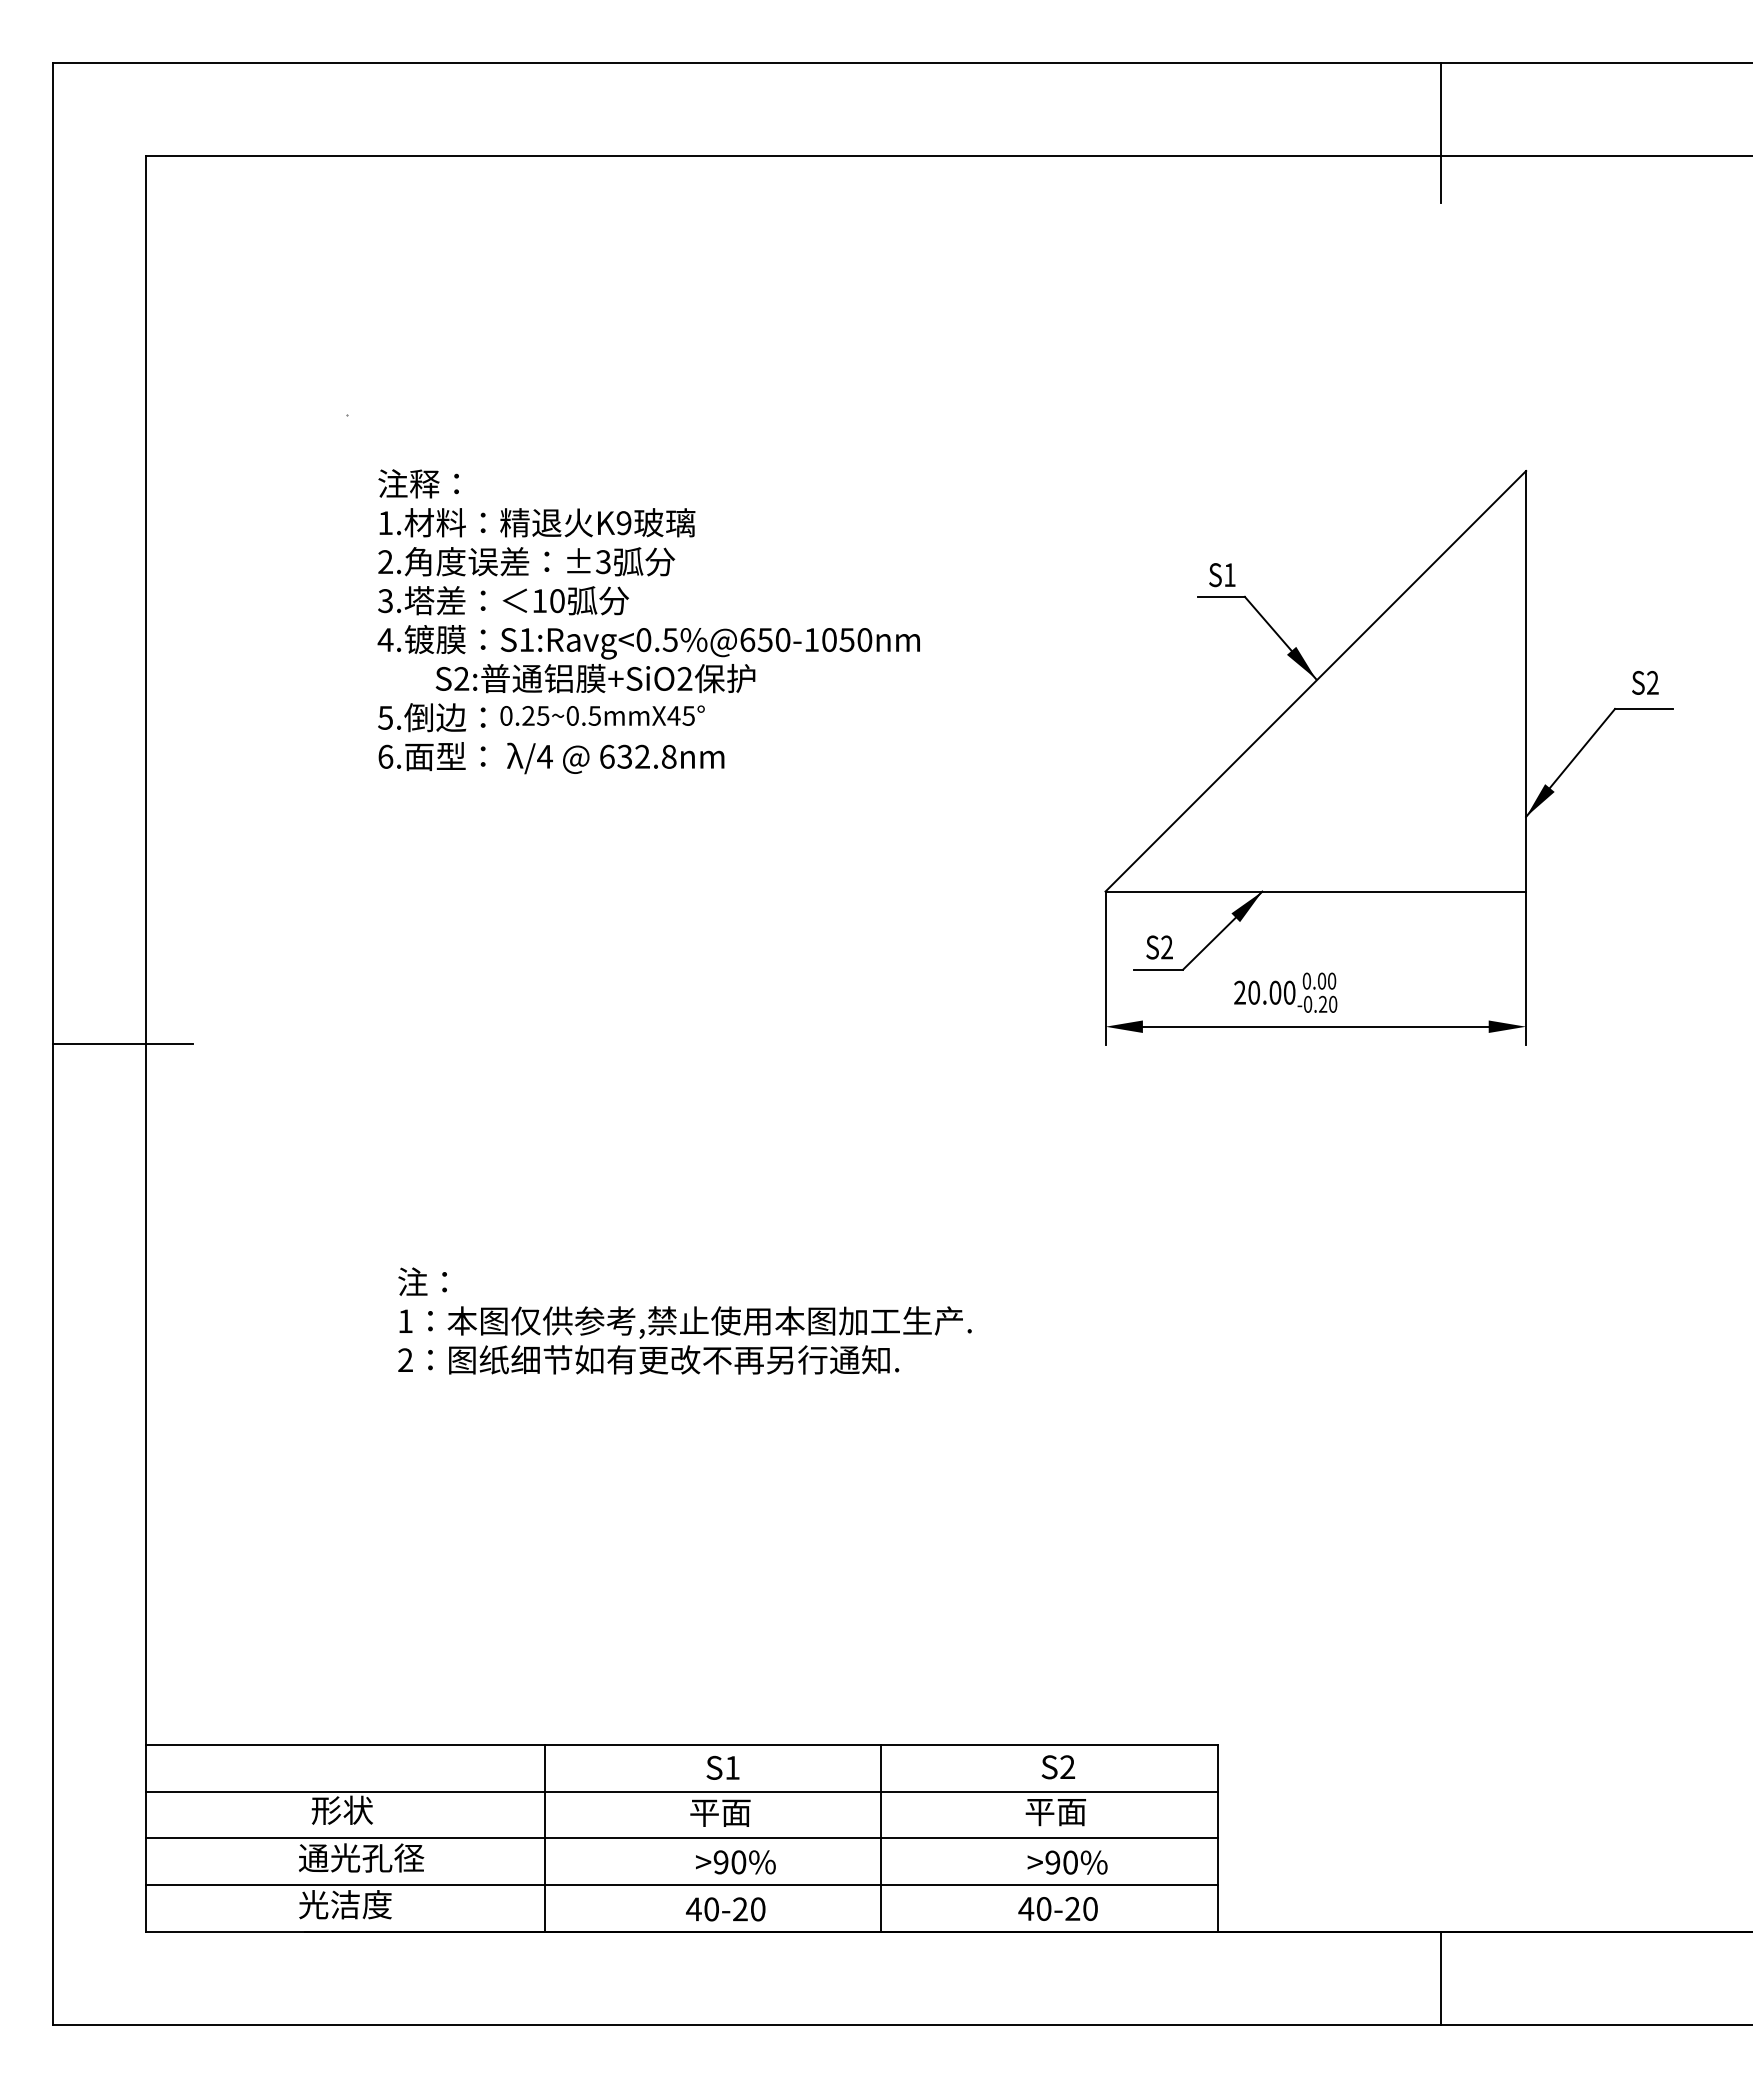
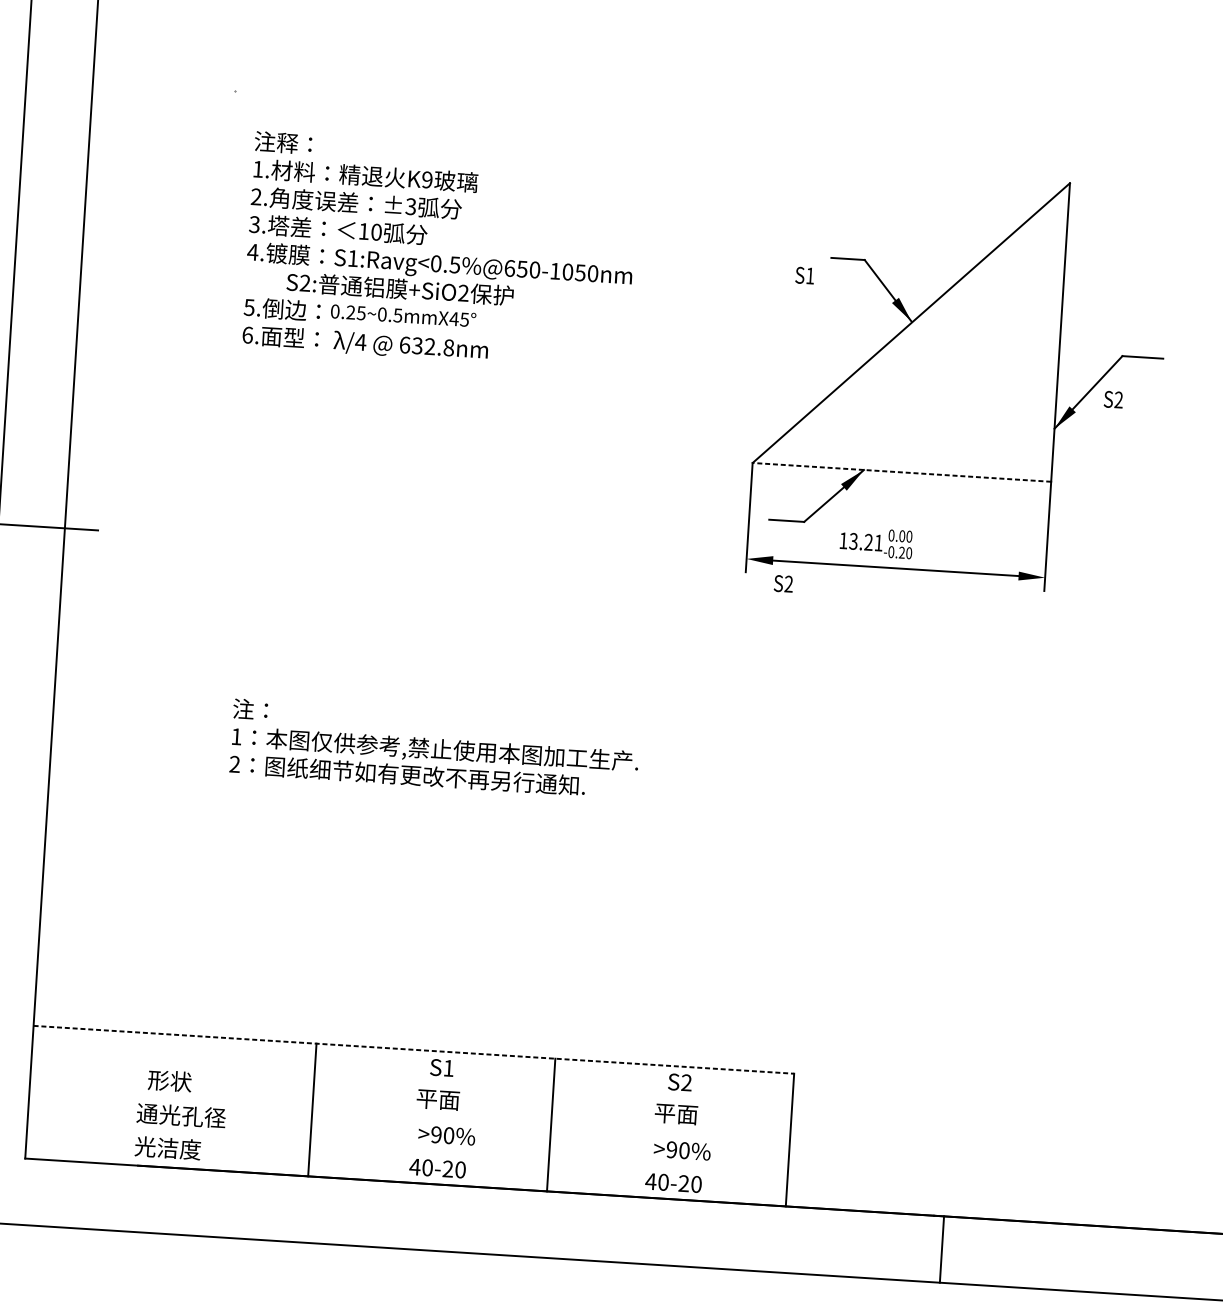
text: (1222, 575) -> (805, 275), moved
text: (1645, 682) -> (1113, 399), moved
line: (1315, 891) -> (901, 472), solid -> dashed
text: (1159, 947) -> (783, 583), moved
text: (1264, 992) -> (860, 541), 20.00 -> 13.21
line: (681, 1744) -> (413, 1049), solid -> dashed
line: (681, 1791) -> (411, 1082), removed
line: (681, 1838) -> (409, 1116), removed
line: (681, 1885) -> (407, 1149), removed

